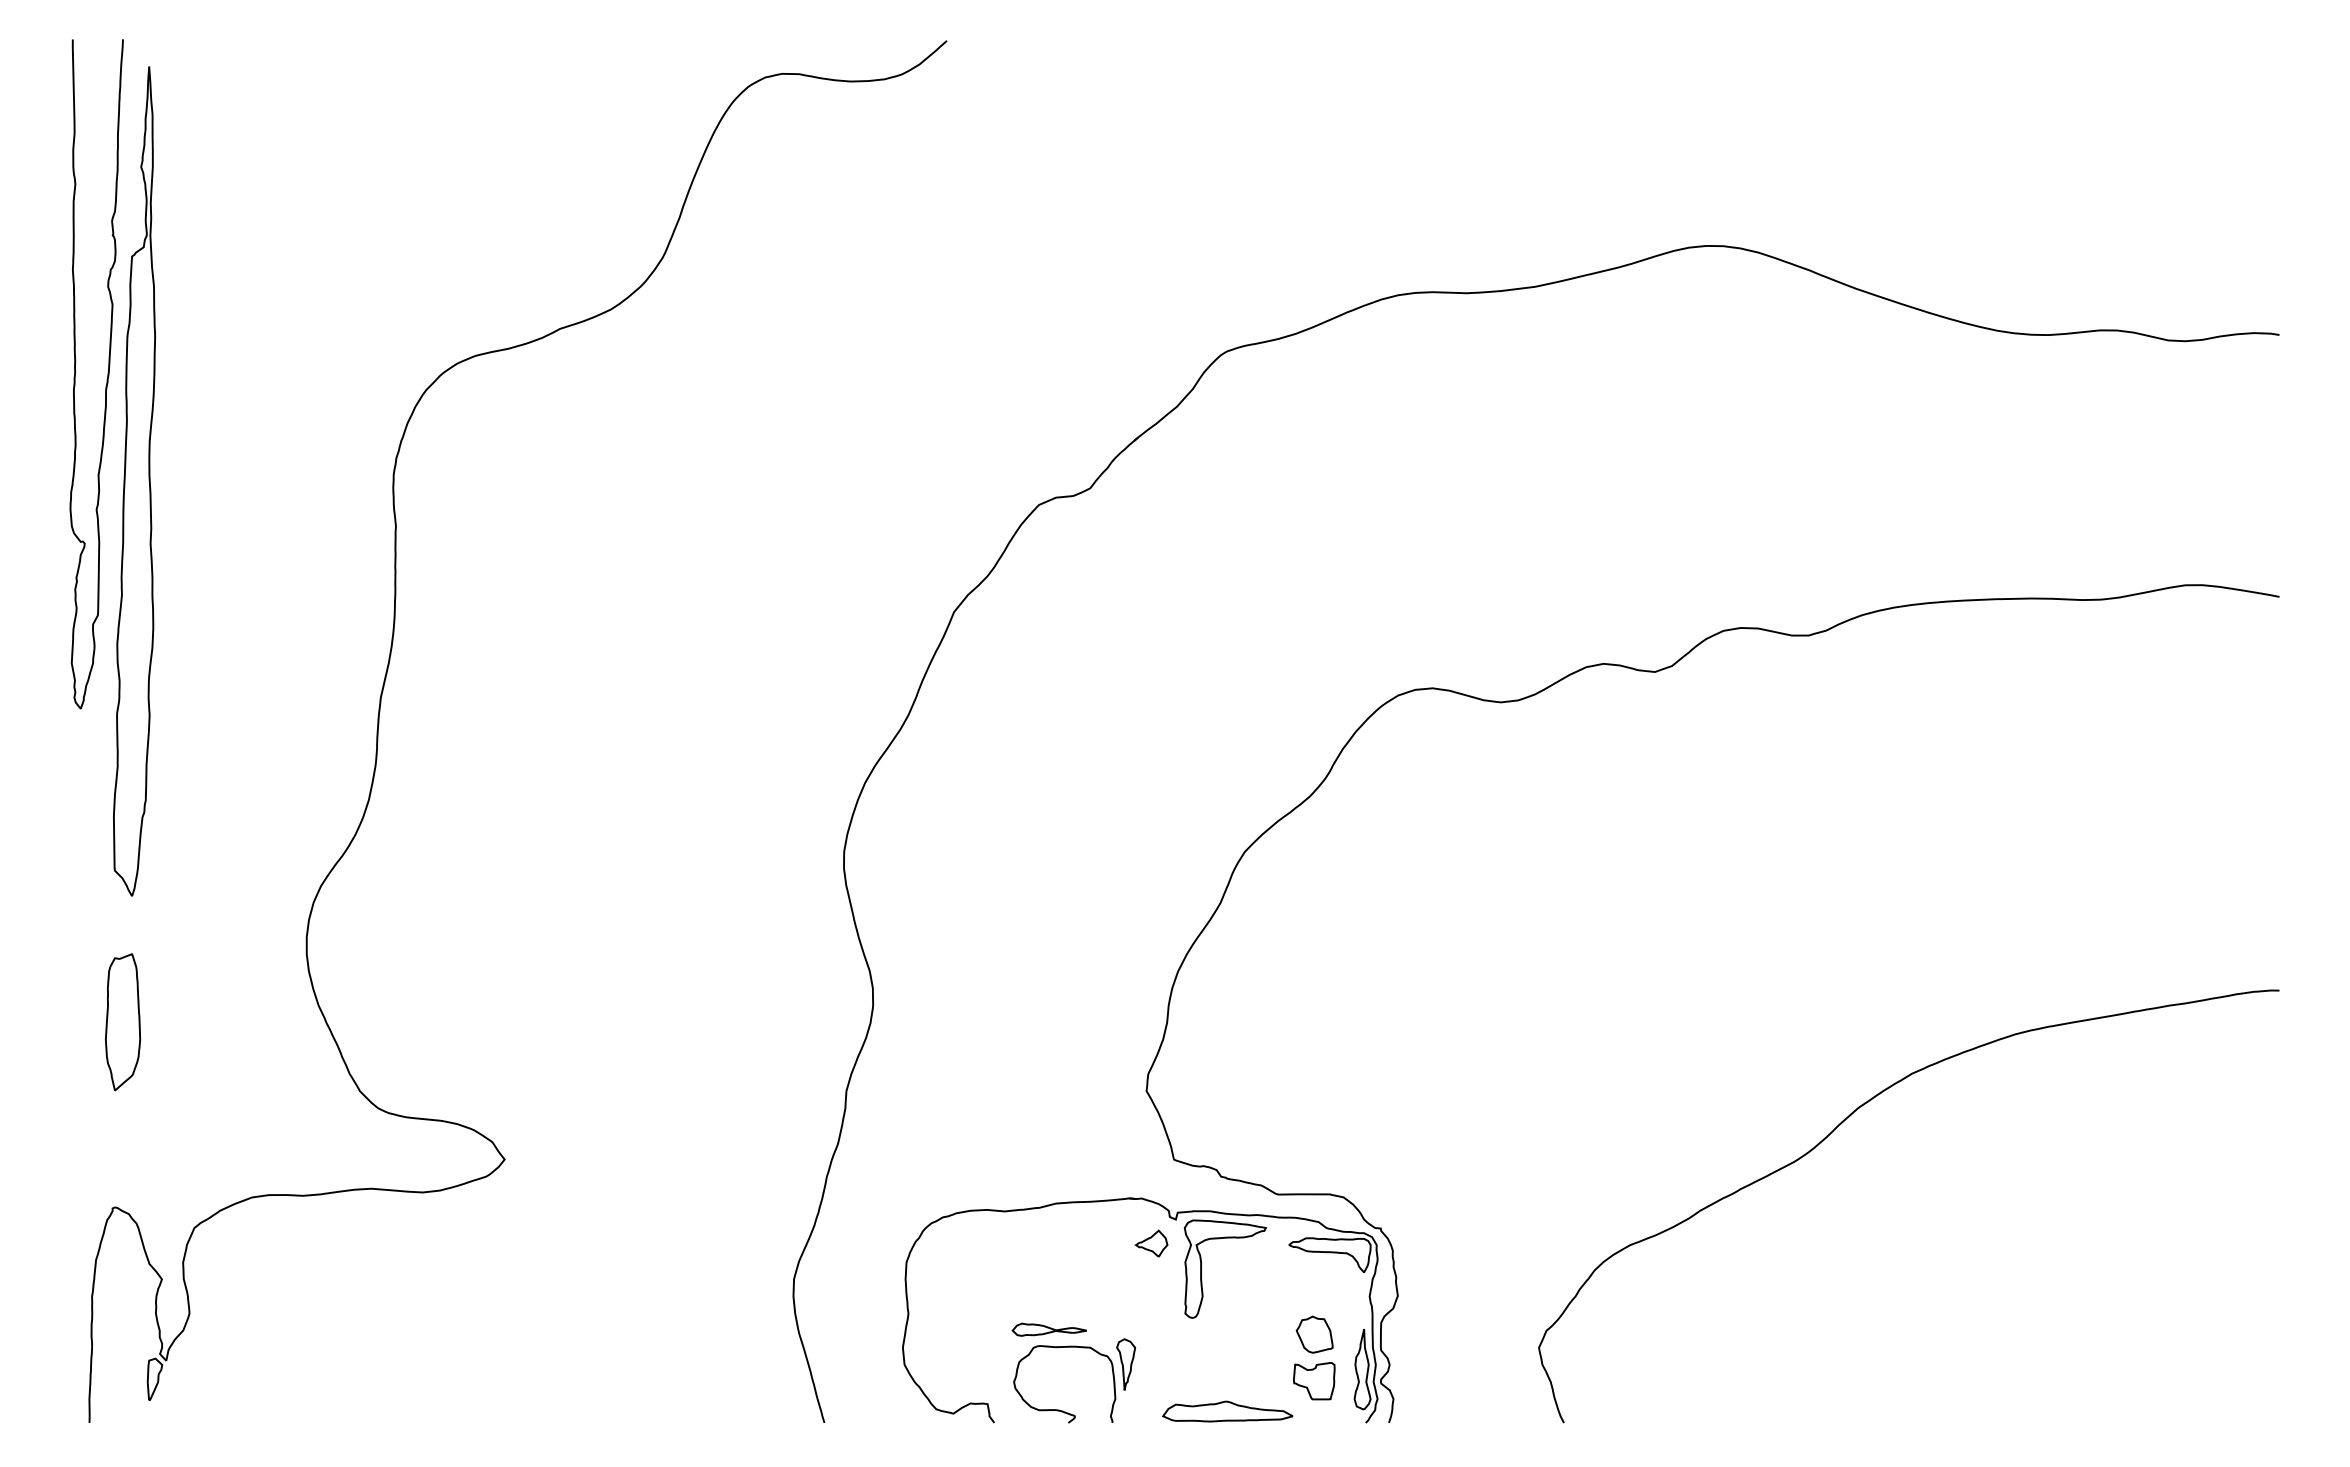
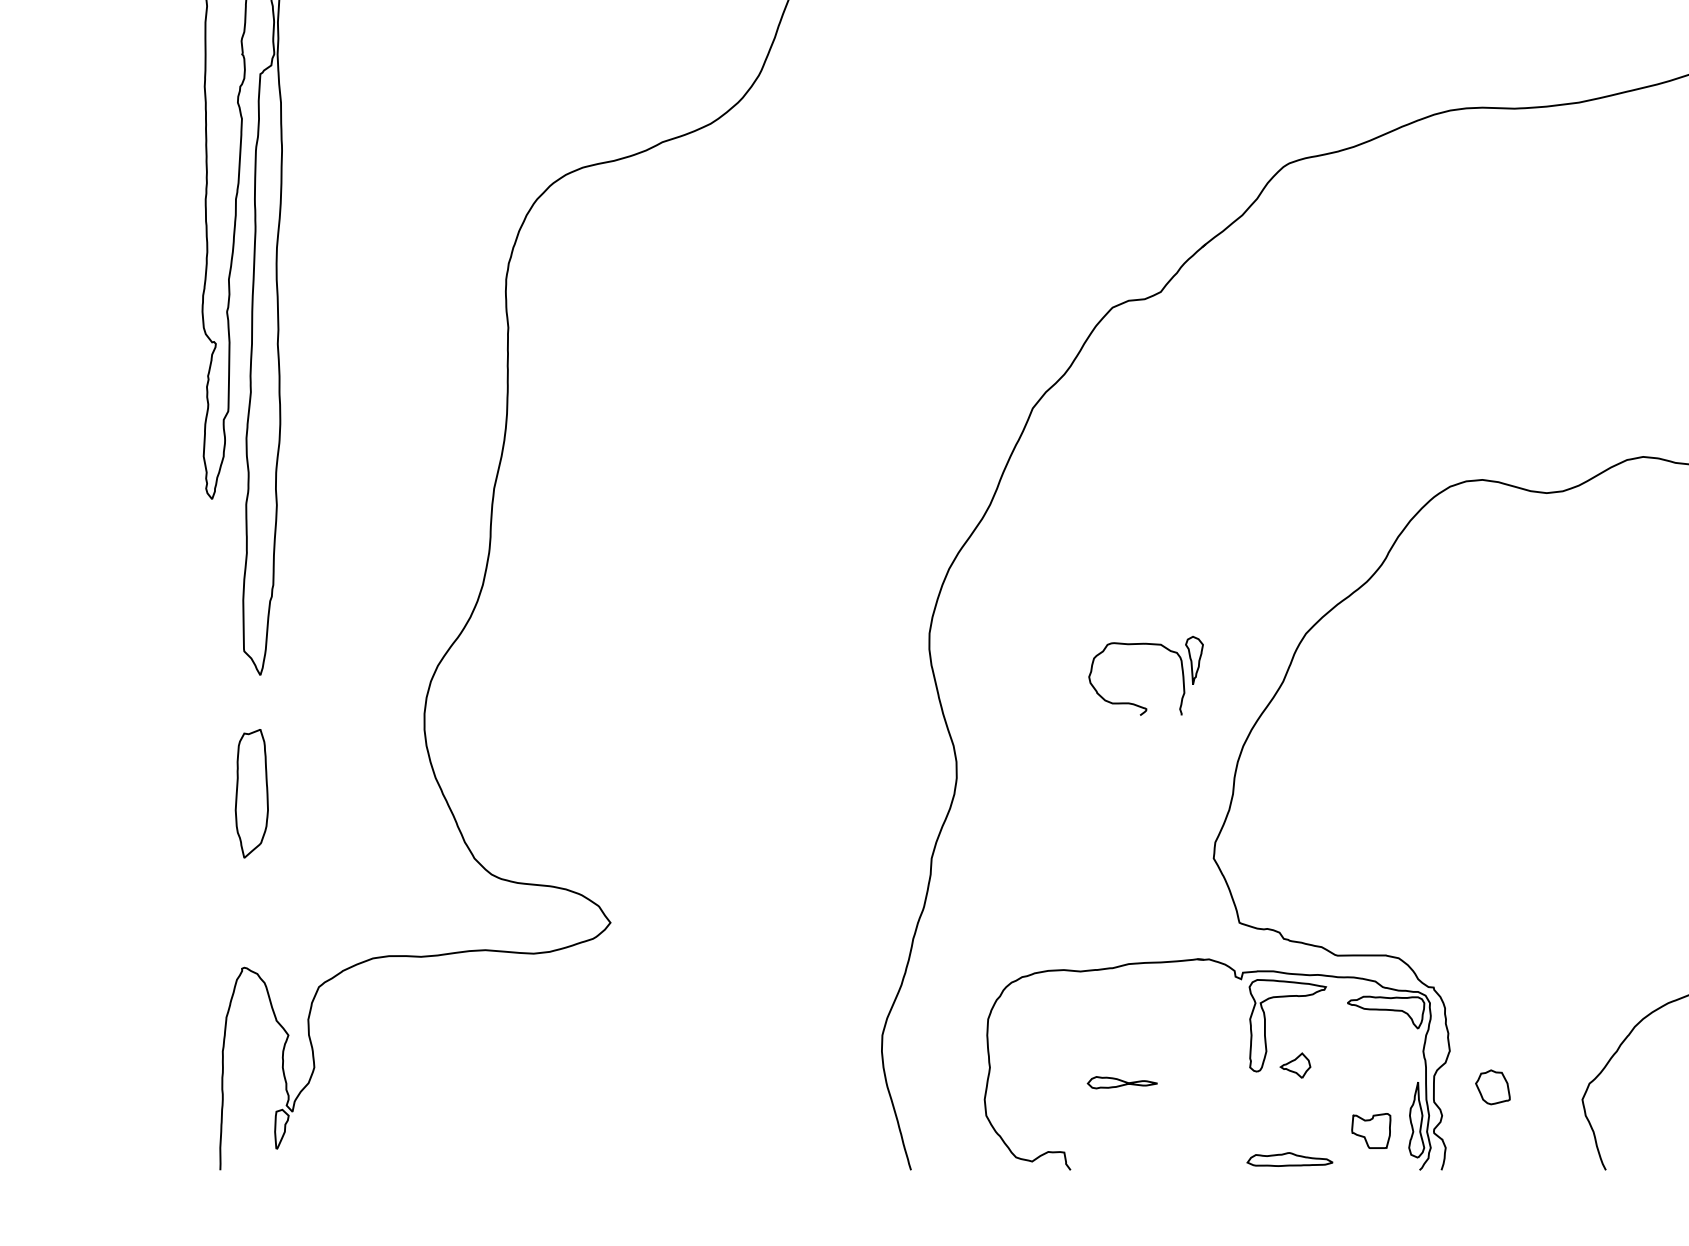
part: (1151, 1243) -> (1295, 1065), moved
part: (1314, 1334) -> (1492, 1087), moved
part: (1065, 1411) -> (1137, 704), moved
part: (1227, 1411) -> (1289, 1159), size x0.7

